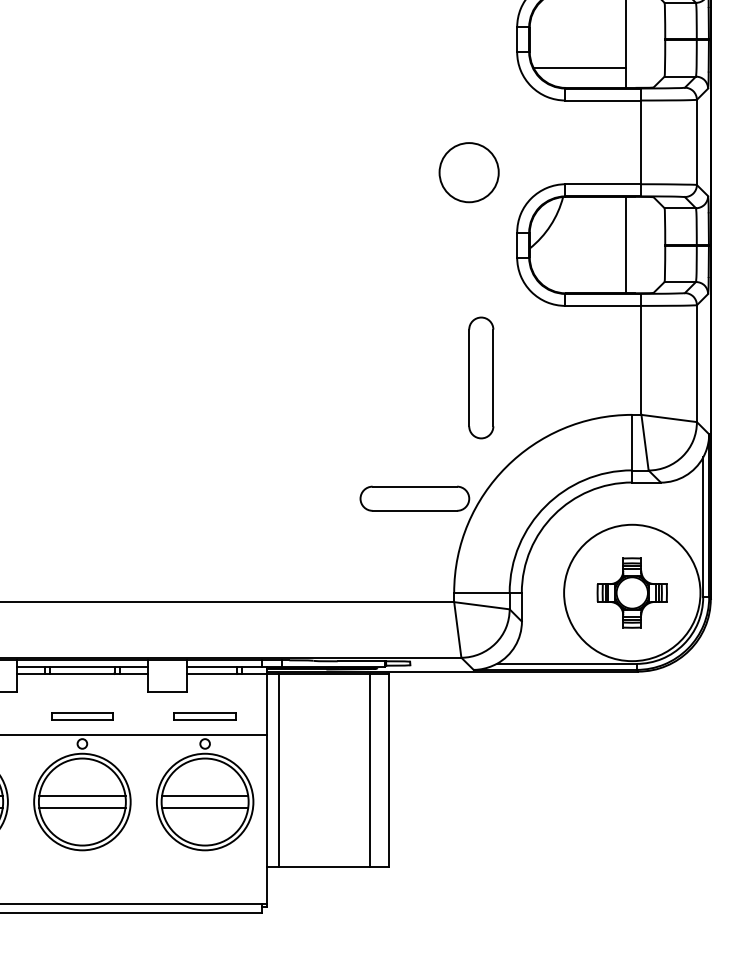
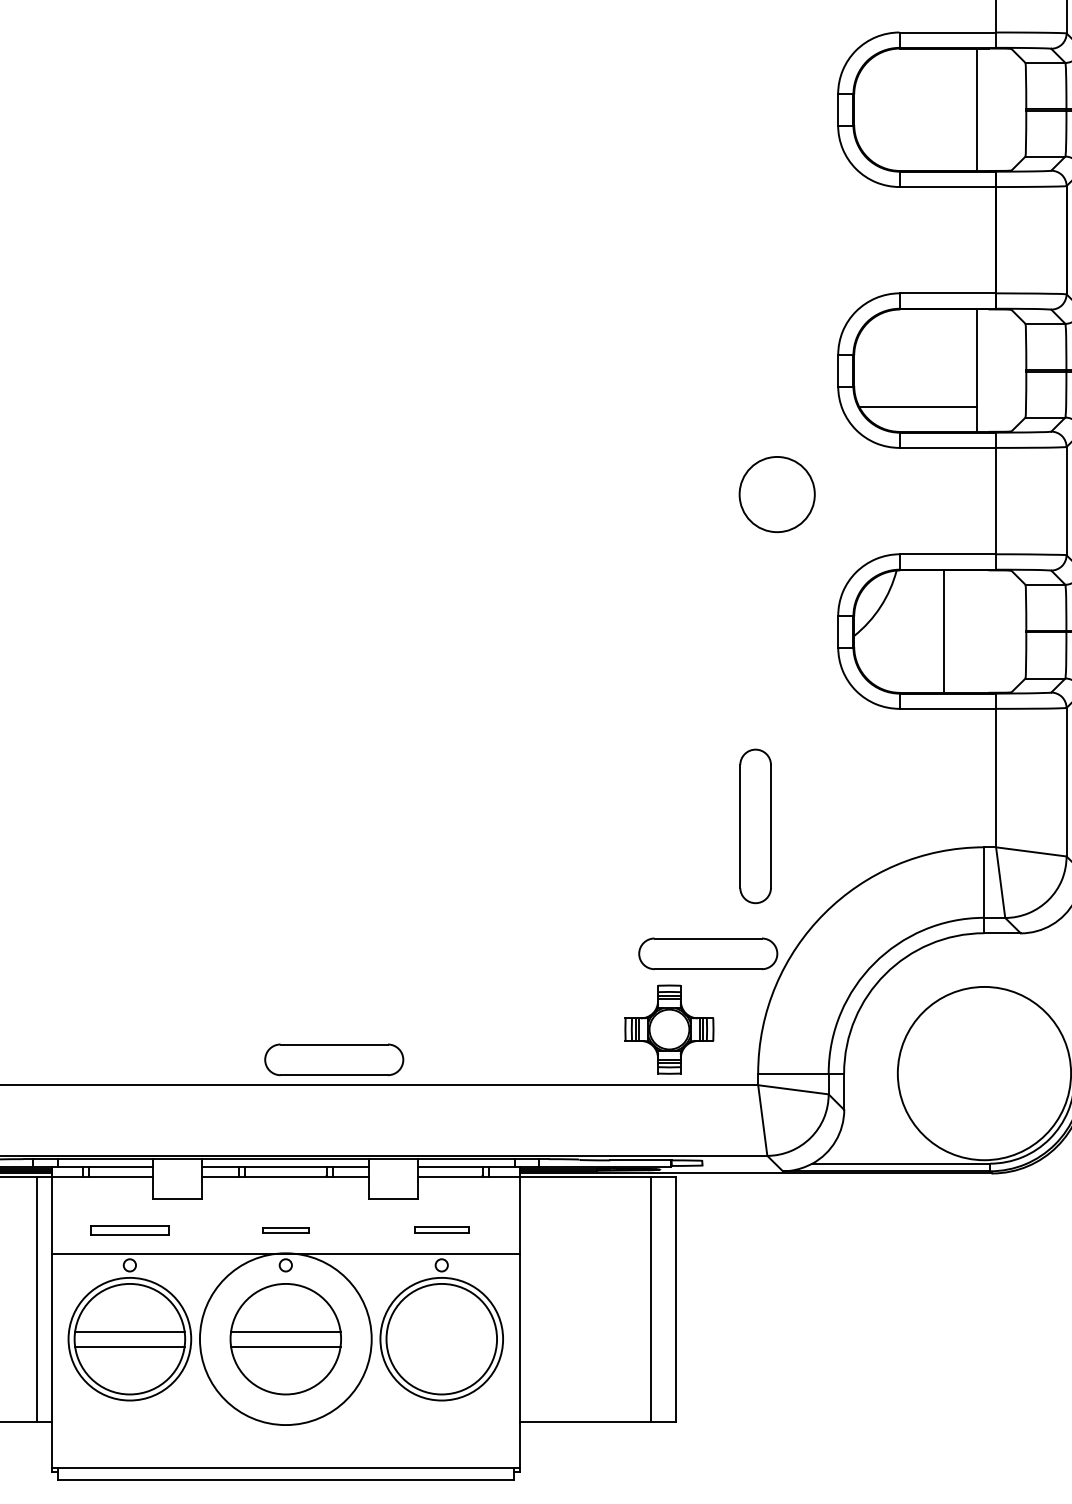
circle: (468, 172) -> (776, 494), moved
line: (626, 245) -> (943, 631), moved
part: (481, 378) -> (755, 826), moved
part: (120, 581) -> (334, 1059), added
part: (632, 592) -> (669, 1029), moved
part: (82, 716) -> (285, 1230), size x0.6
part: (204, 716) -> (441, 1230), size x0.7
line: (278, 770) -> (535, 1299), removed
line: (204, 795) -> (441, 1331), removed
circle: (82, 801) -> (285, 1338), size x1.4
line: (204, 807) -> (441, 1346), removed

